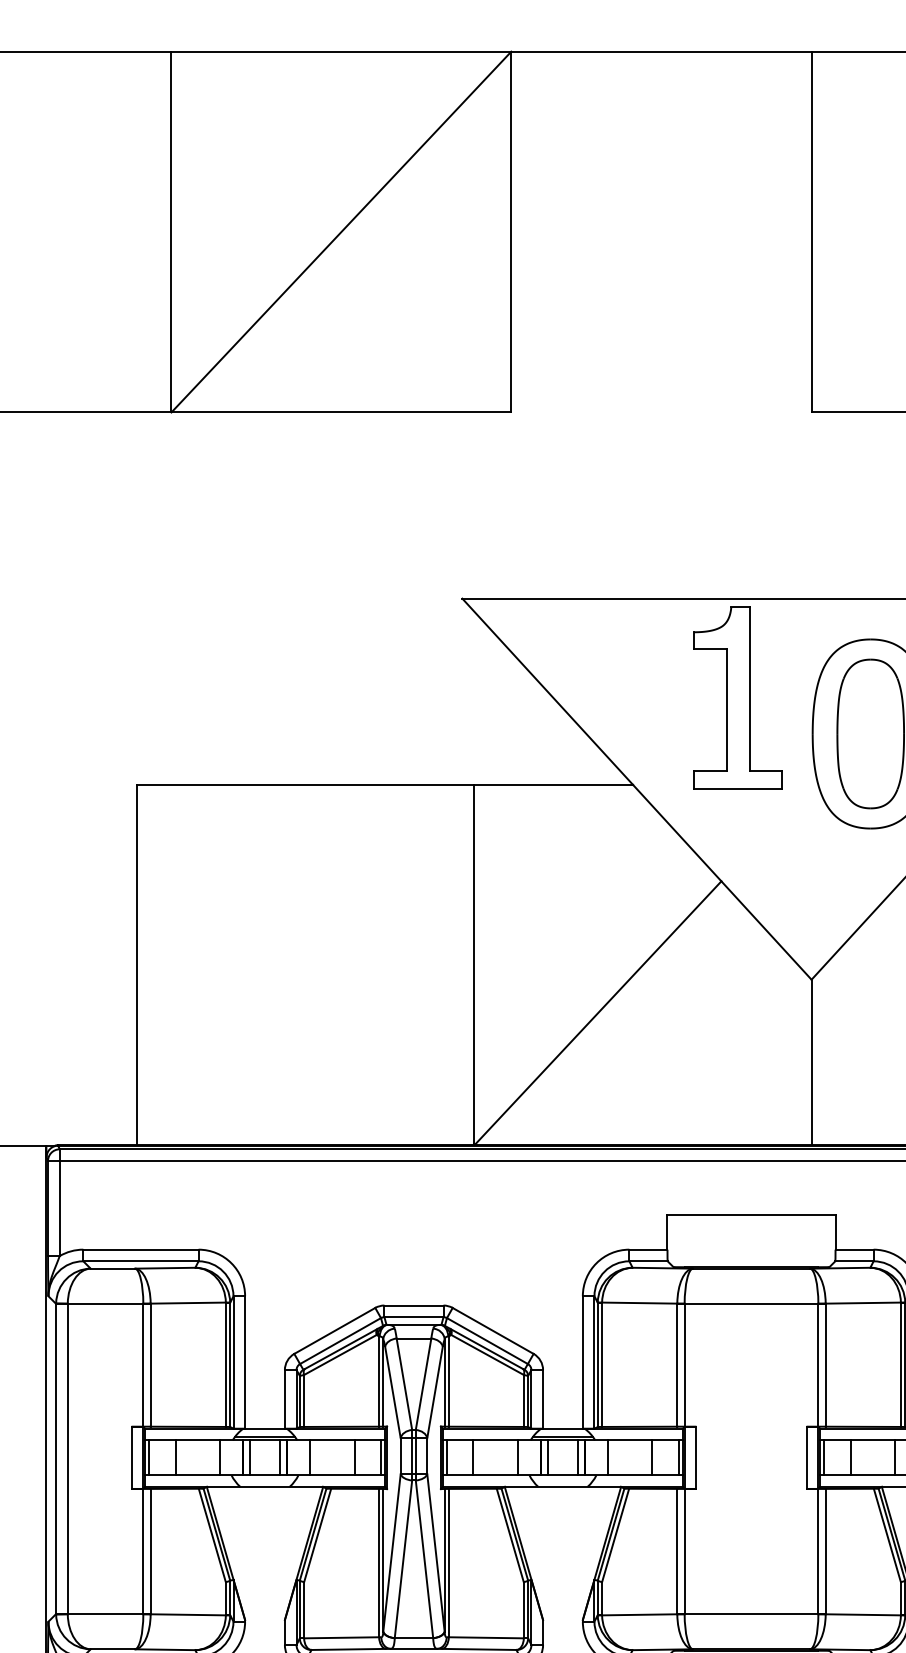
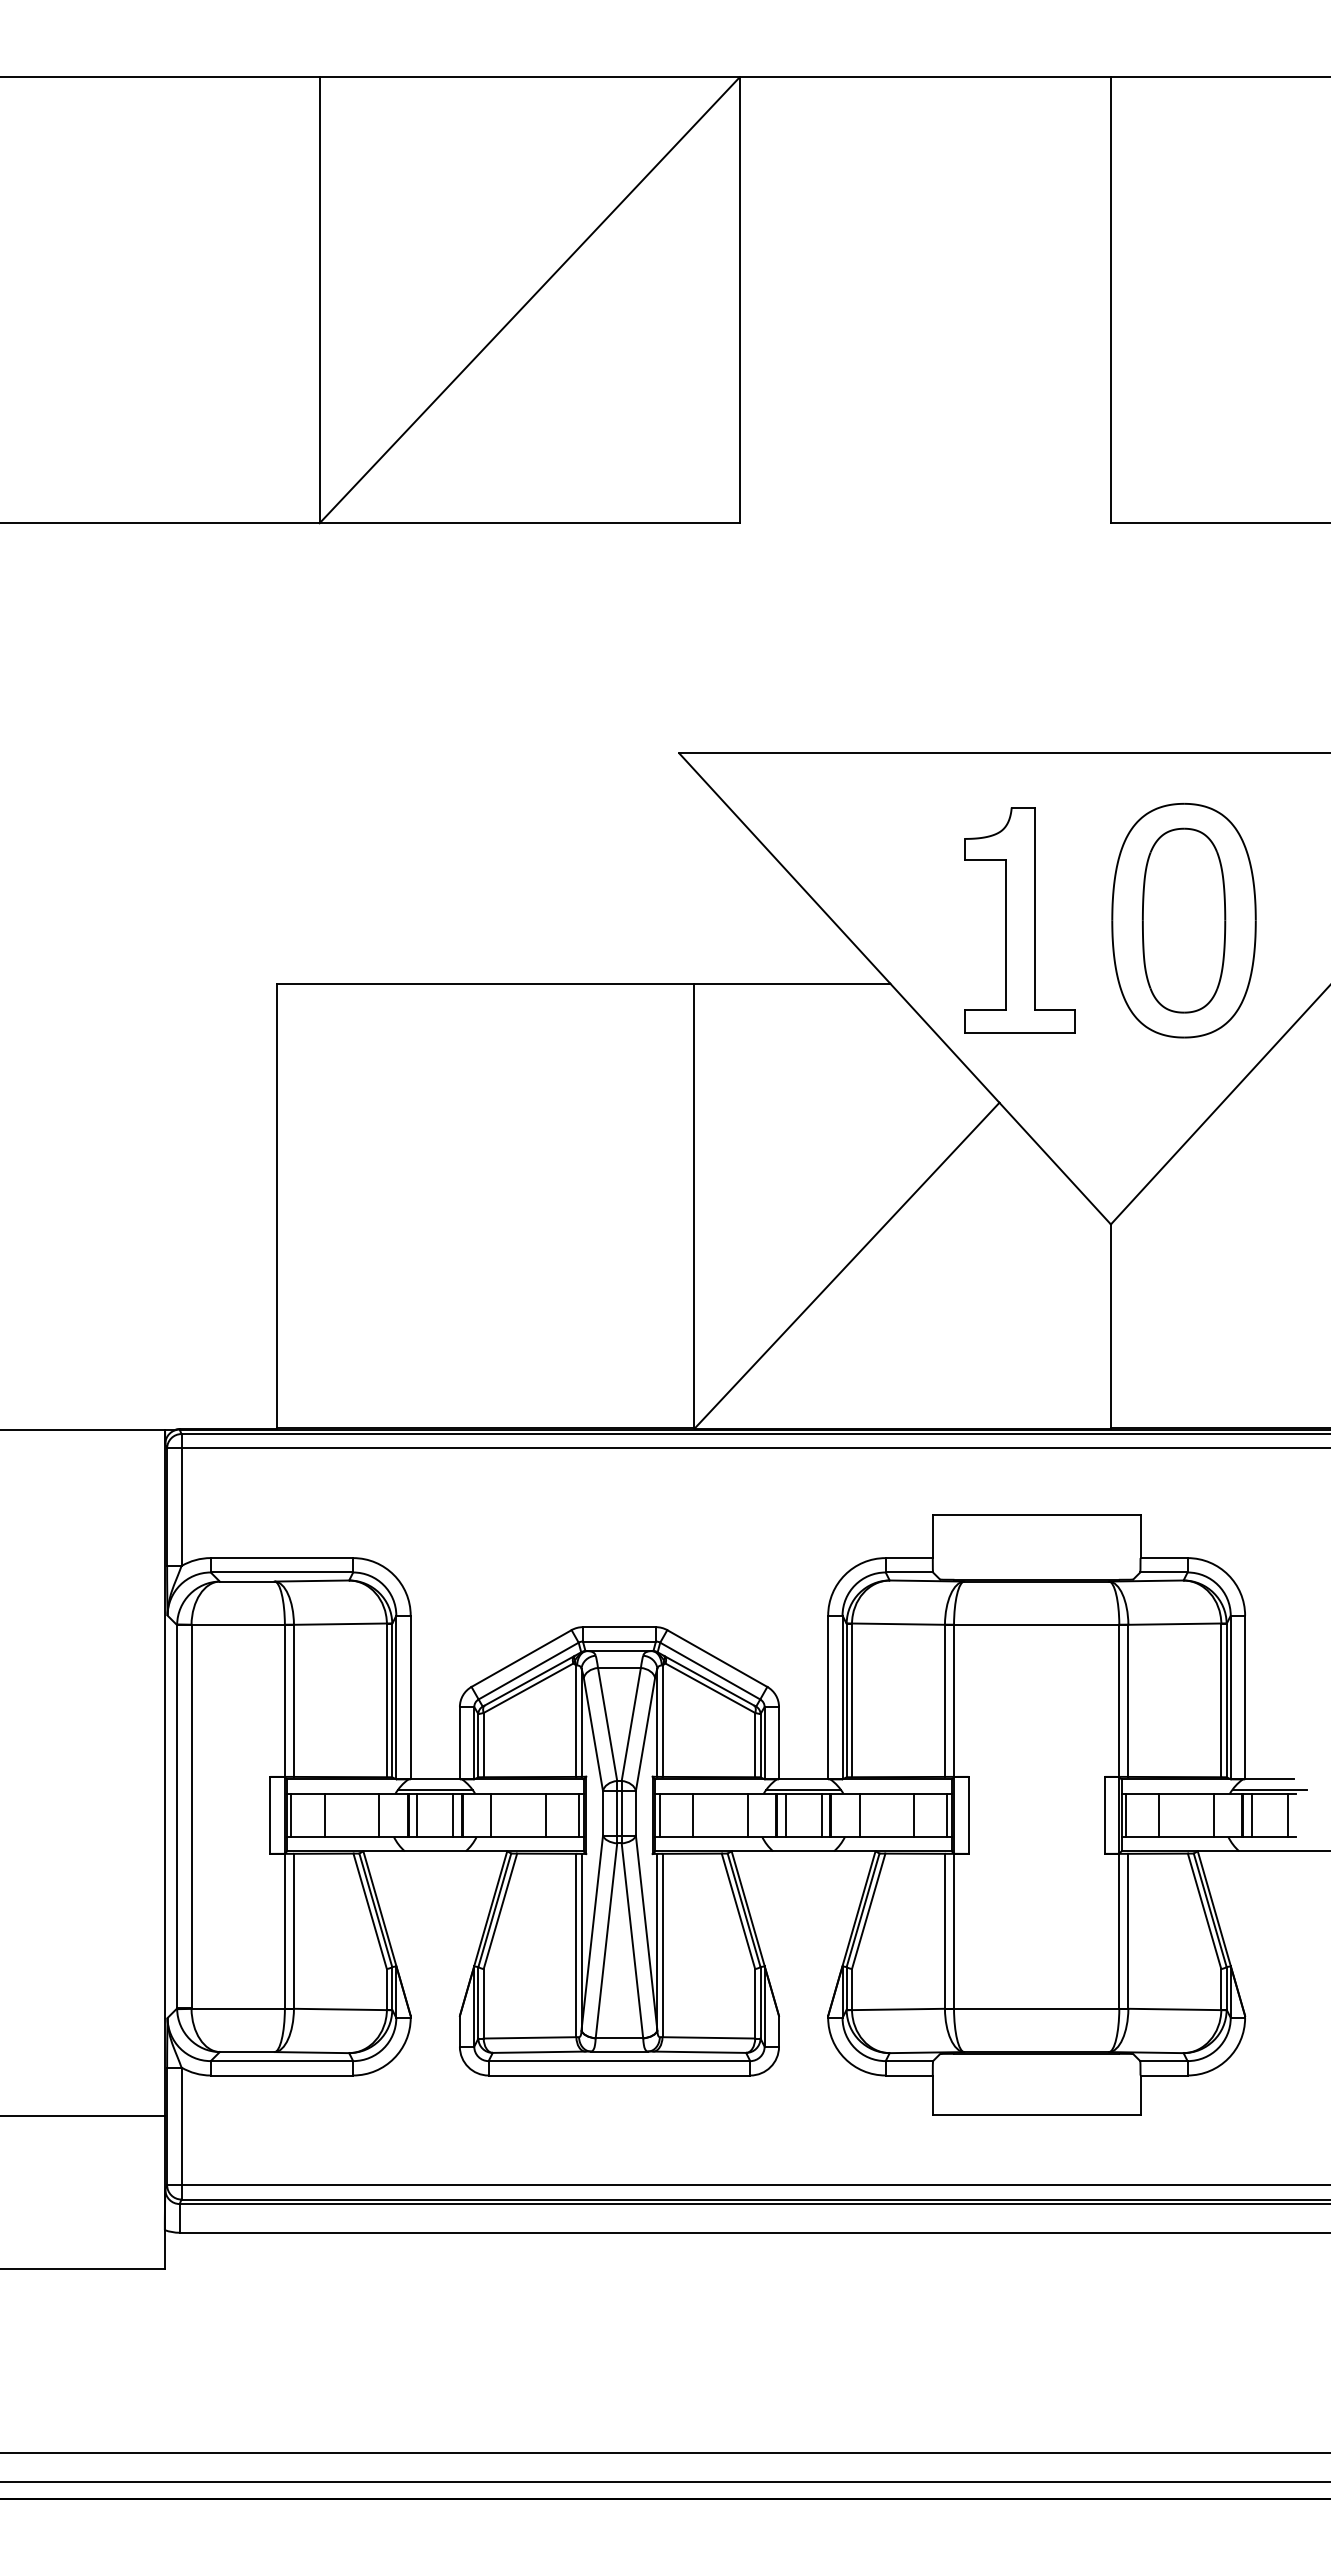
part: (737, 698) -> (1019, 920), moved

